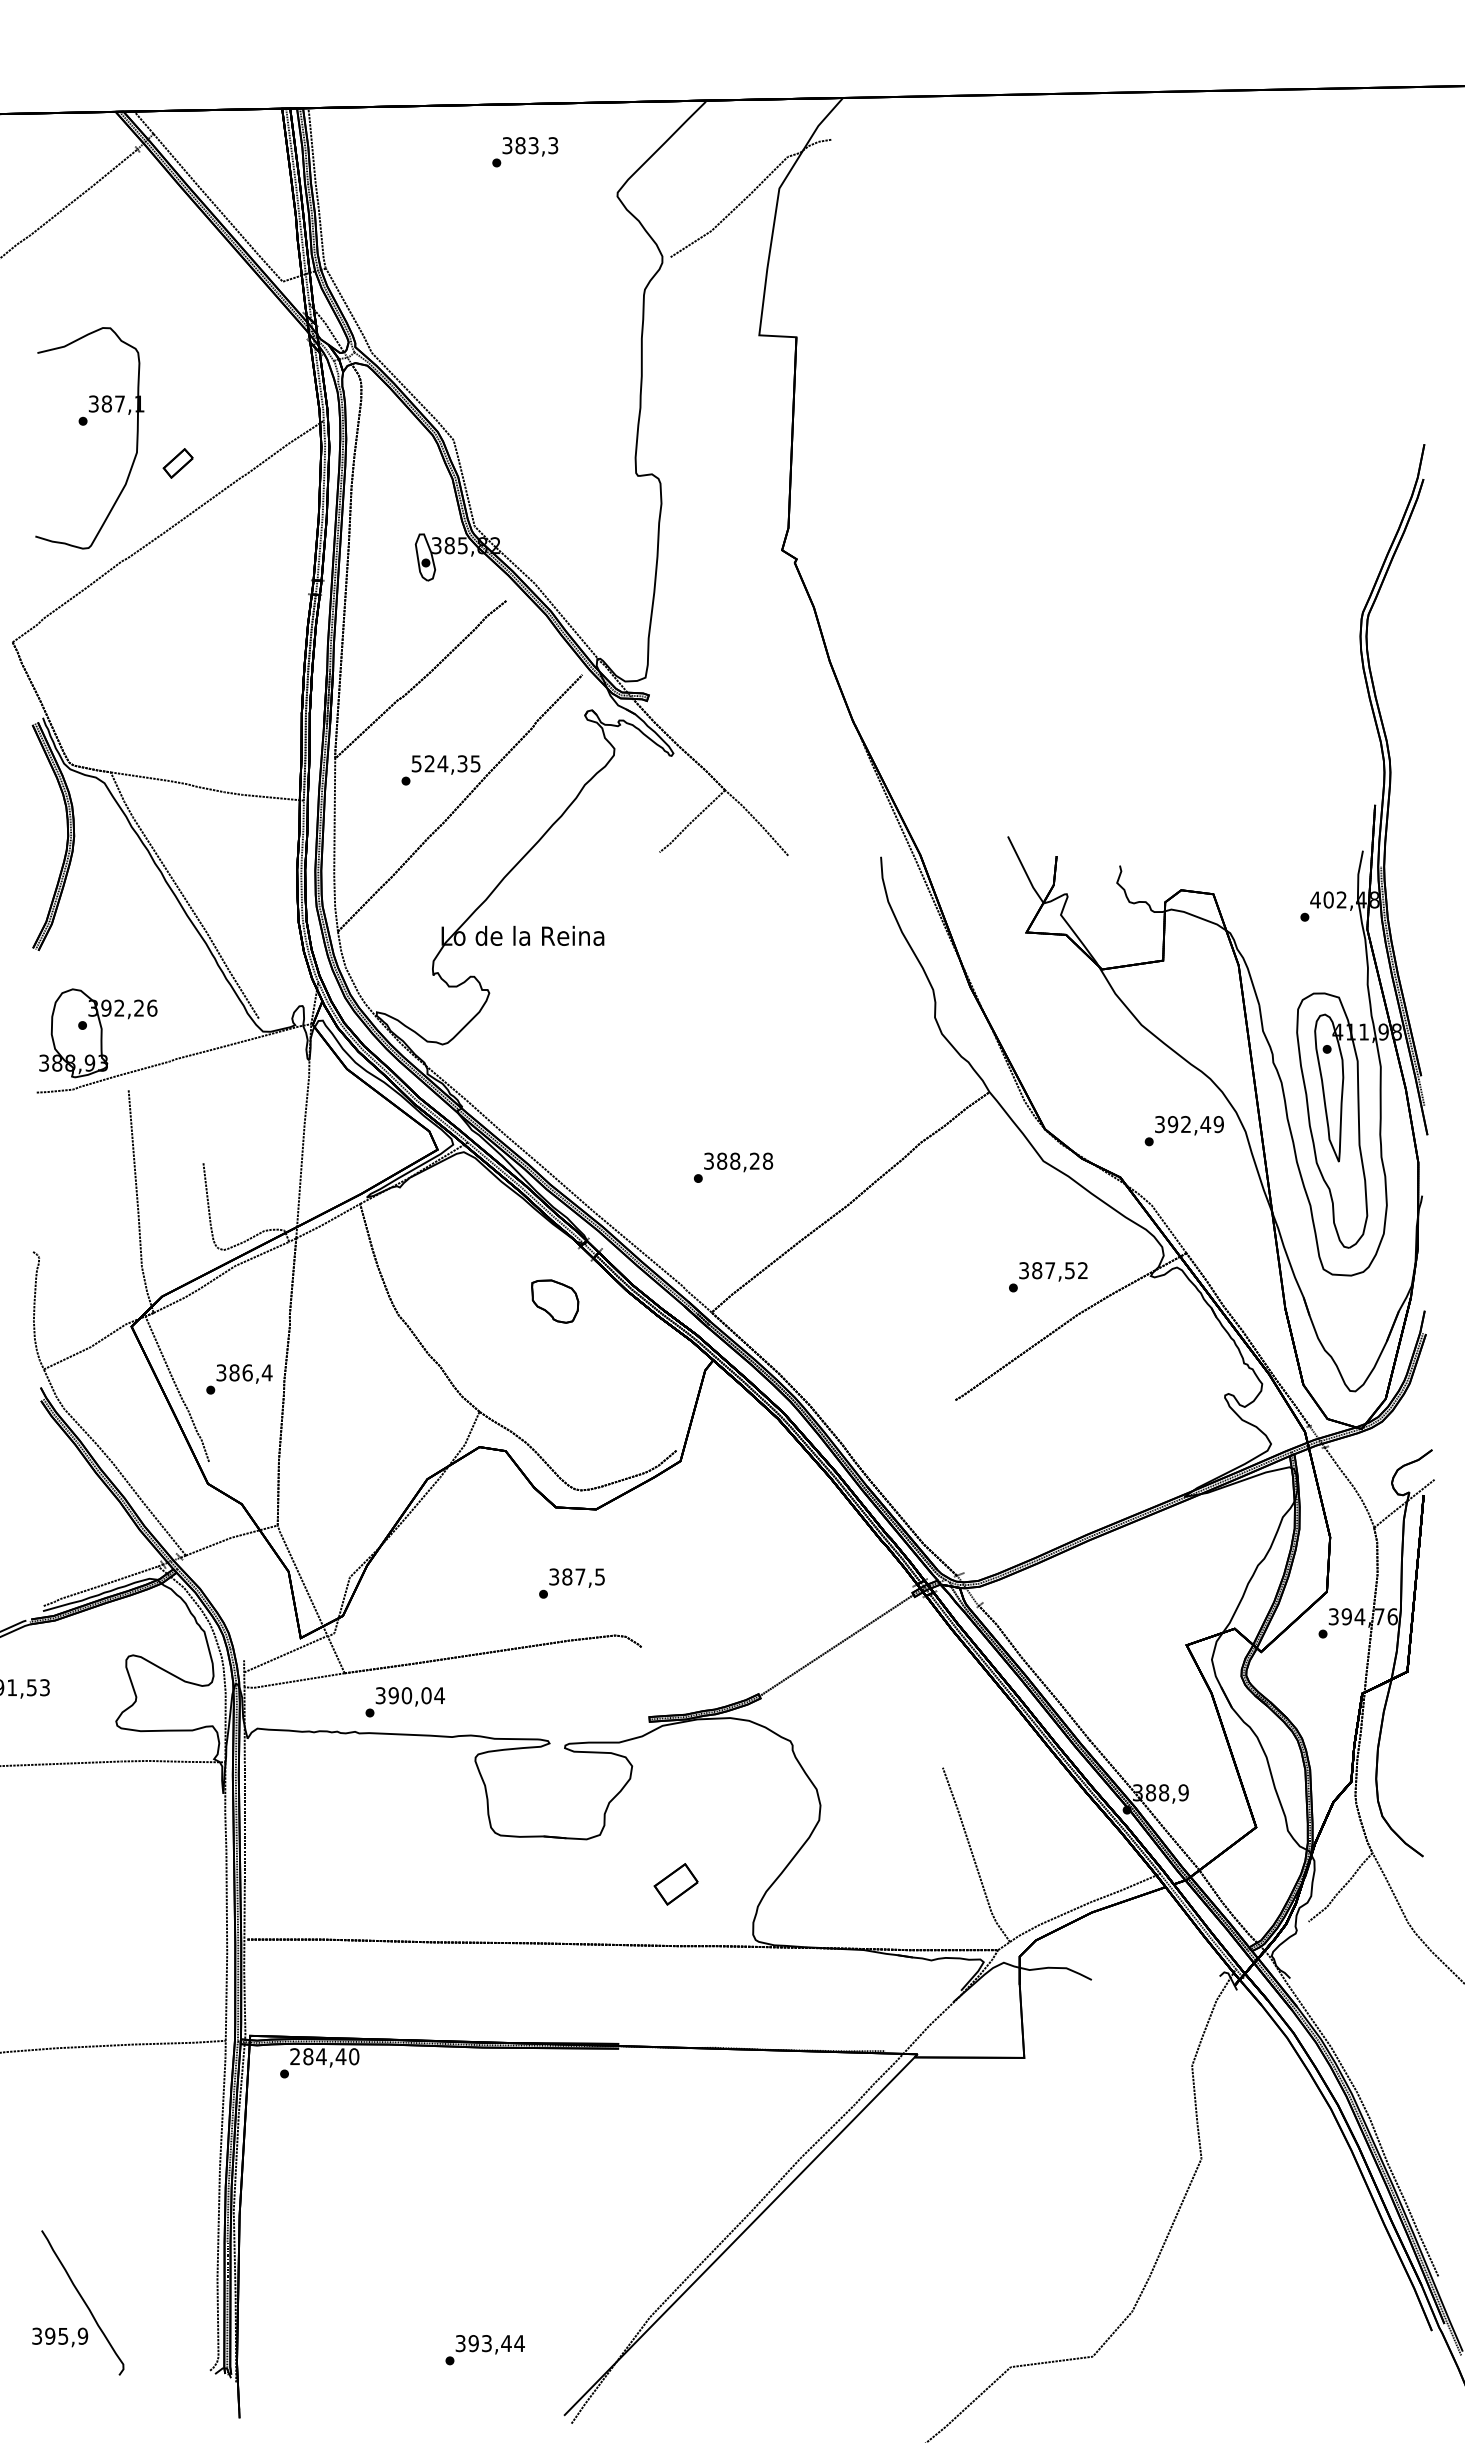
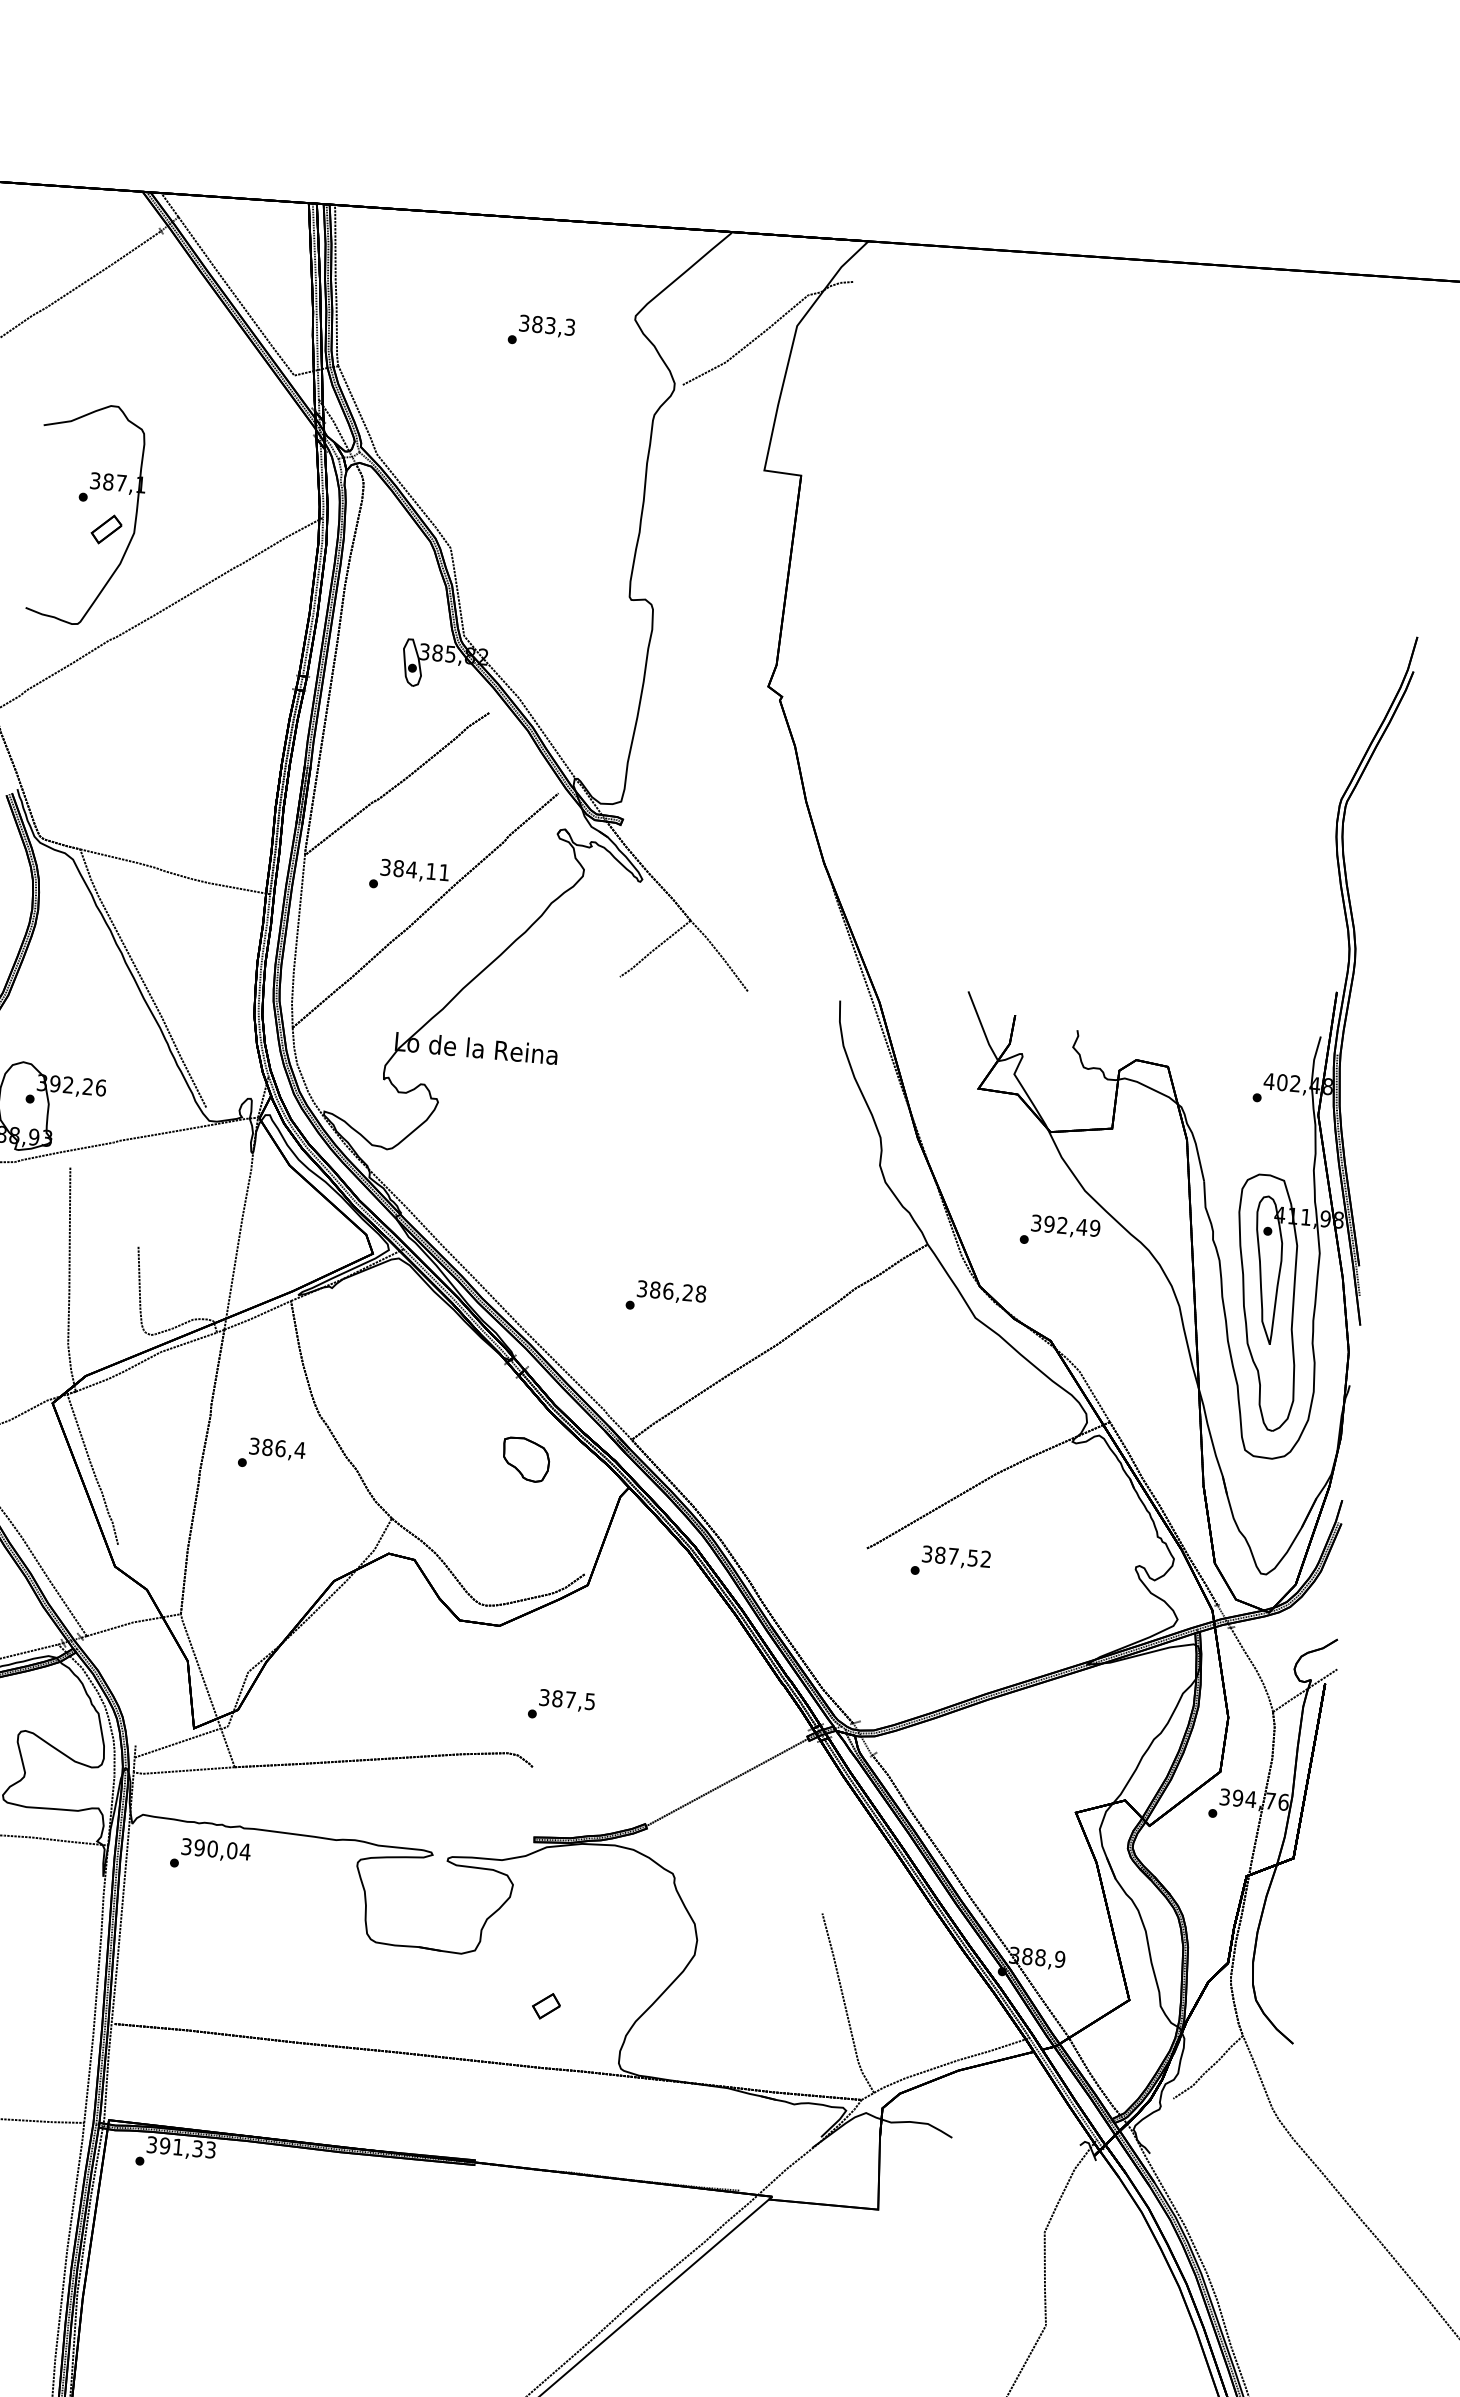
text: (525, 152) -> (541, 331), moved
part: (177, 463) -> (105, 529), moved
text: (446, 763) -> (415, 869), 524,35 -> 384,11
text: (1183, 1131) -> (1059, 1232), moved
text: (735, 1160) -> (668, 1290), 388,28 -> 386,28
text: (1048, 1277) -> (951, 1563), moved
part: (555, 1301) -> (526, 1459), moved
text: (239, 1379) -> (271, 1454), moved
text: (571, 1583) -> (561, 1705), moved
text: (404, 1702) -> (209, 1855), moved
part: (675, 1883) -> (545, 2005), size x0.62
text: (324, 2056) -> (181, 2147), 284,40 -> 391,33

